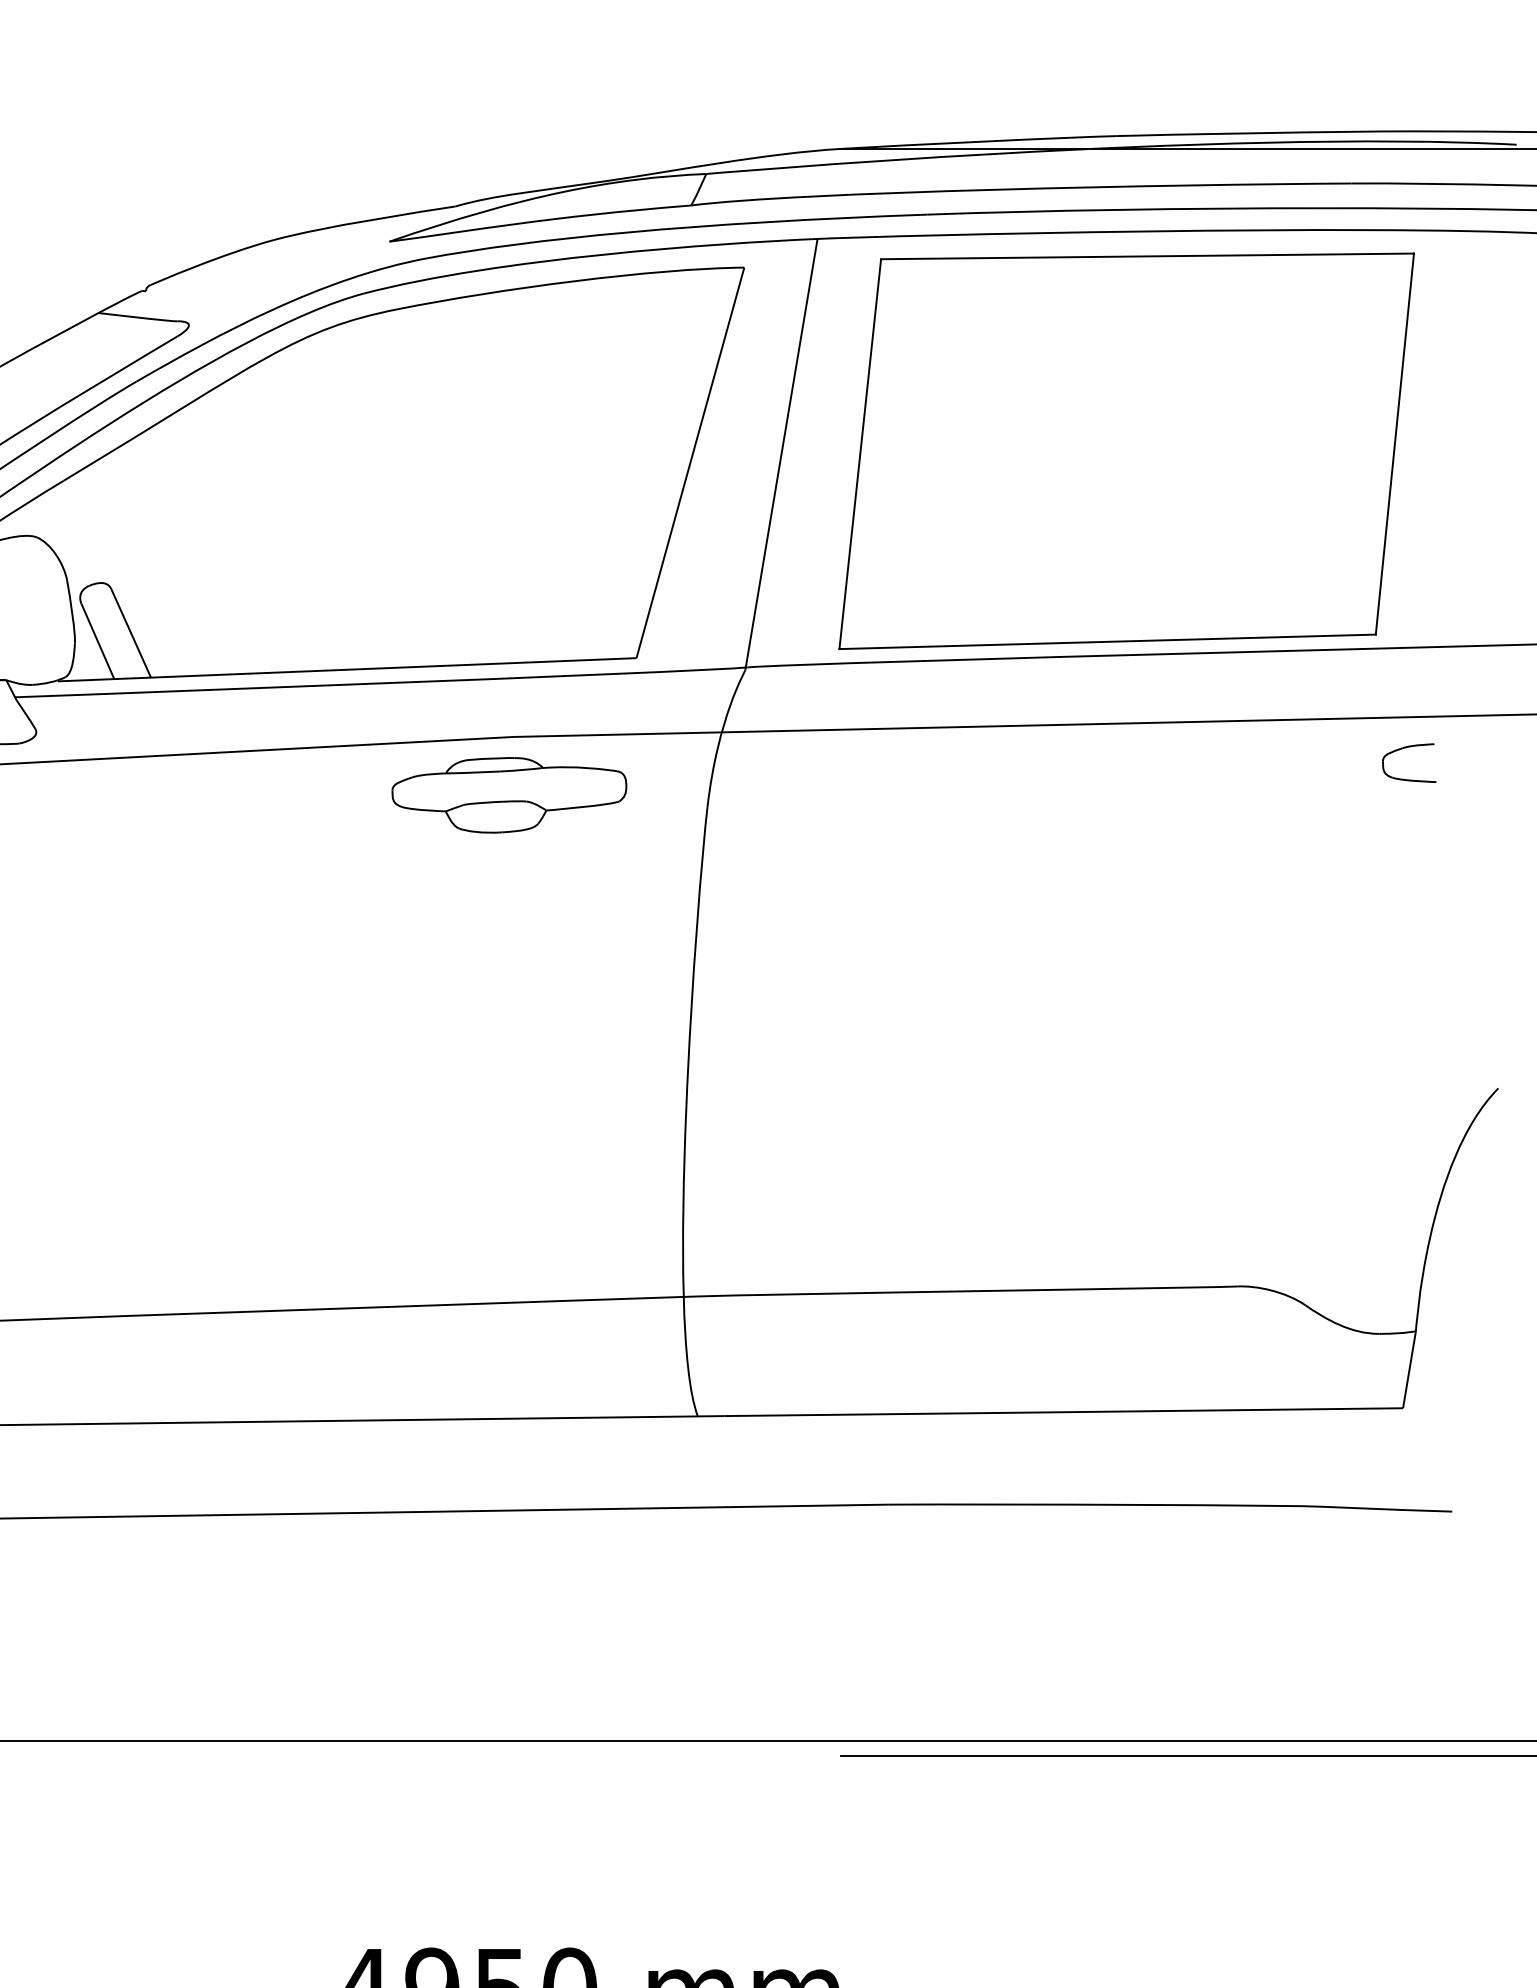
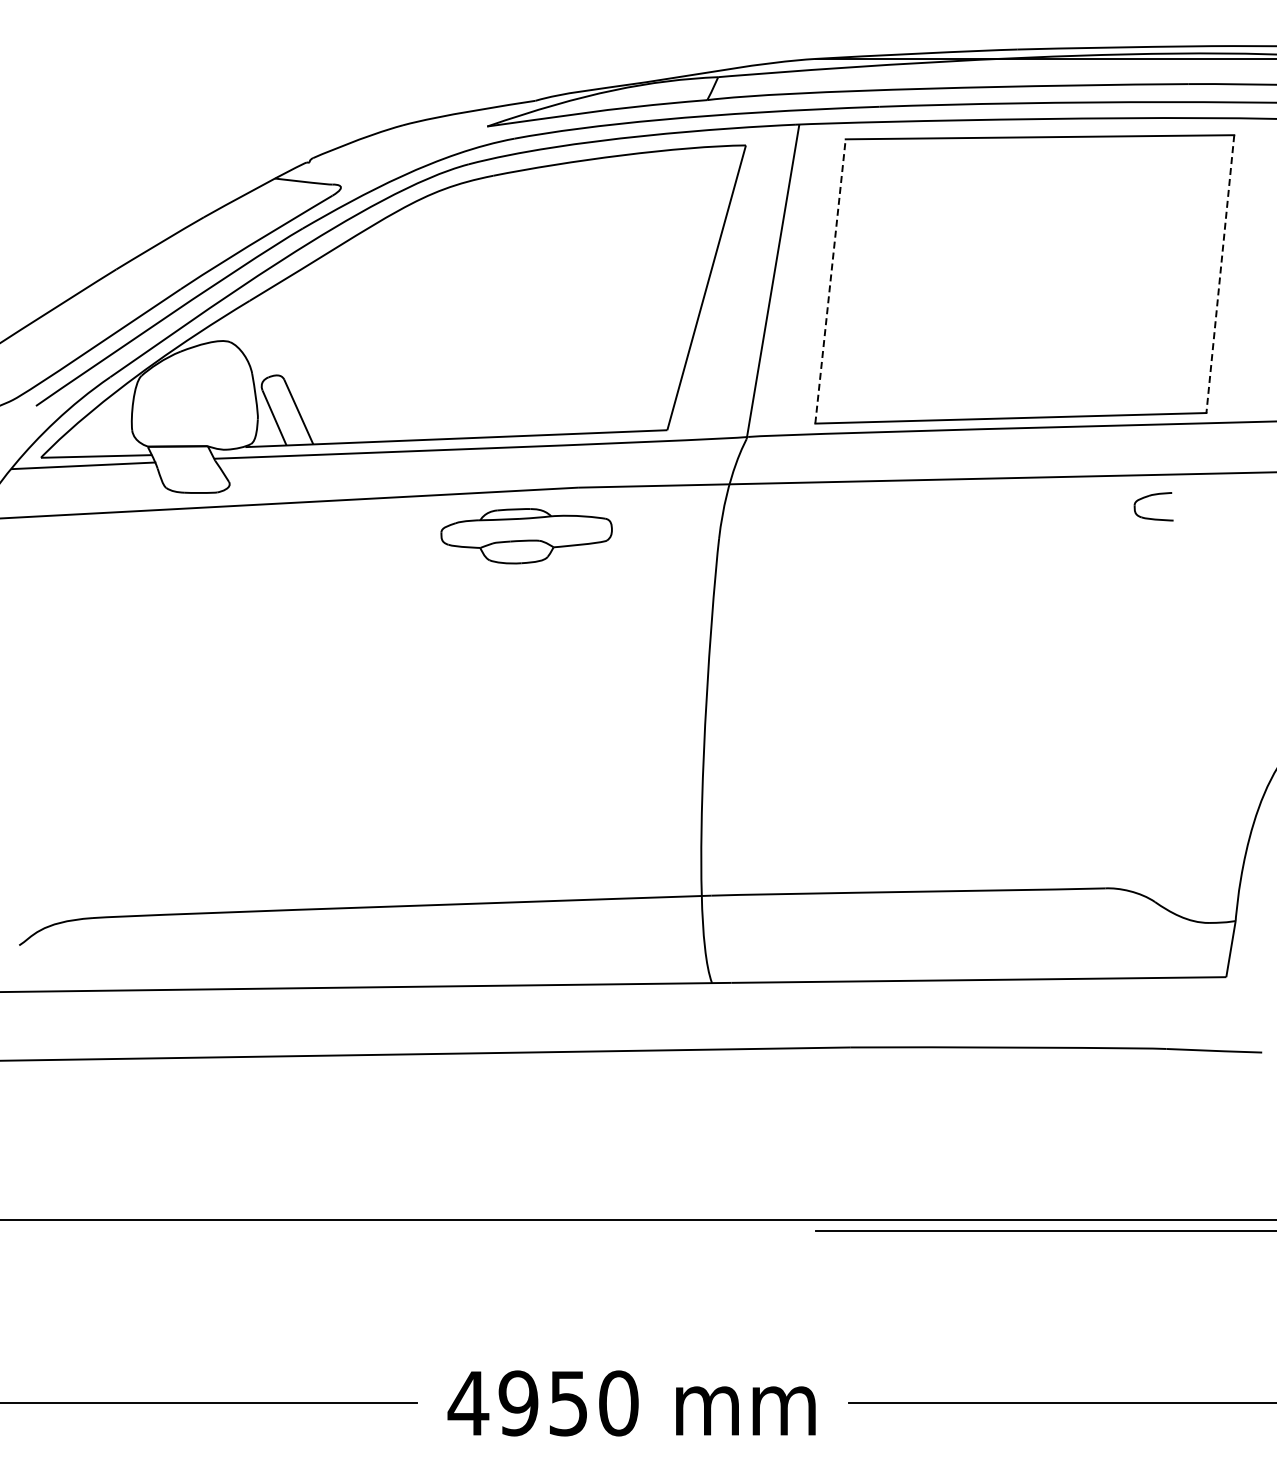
line: (1395, 444) -> (1220, 274), solid -> dashed
line: (860, 454) -> (830, 281), solid -> dashed
part: (1406, 749) -> (1151, 496), moved
part: (509, 795) -> (526, 536), moved

